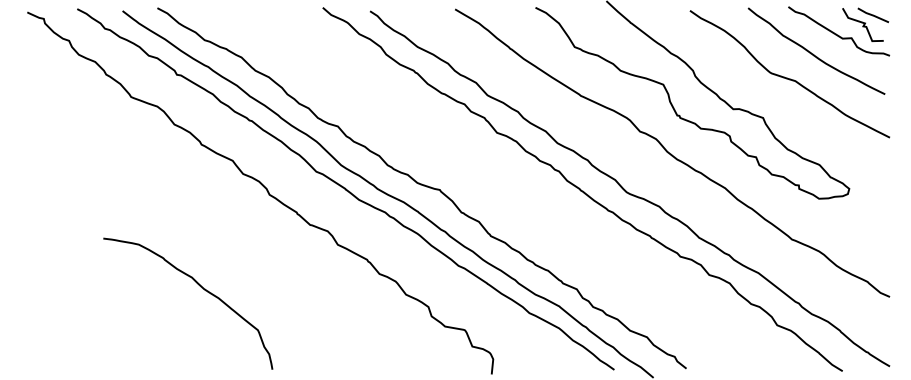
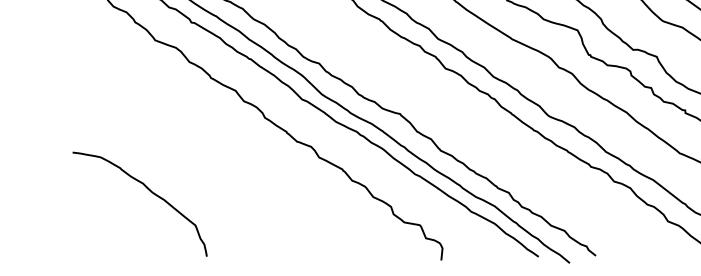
curve: (200, 287) -> (149, 191), moved

